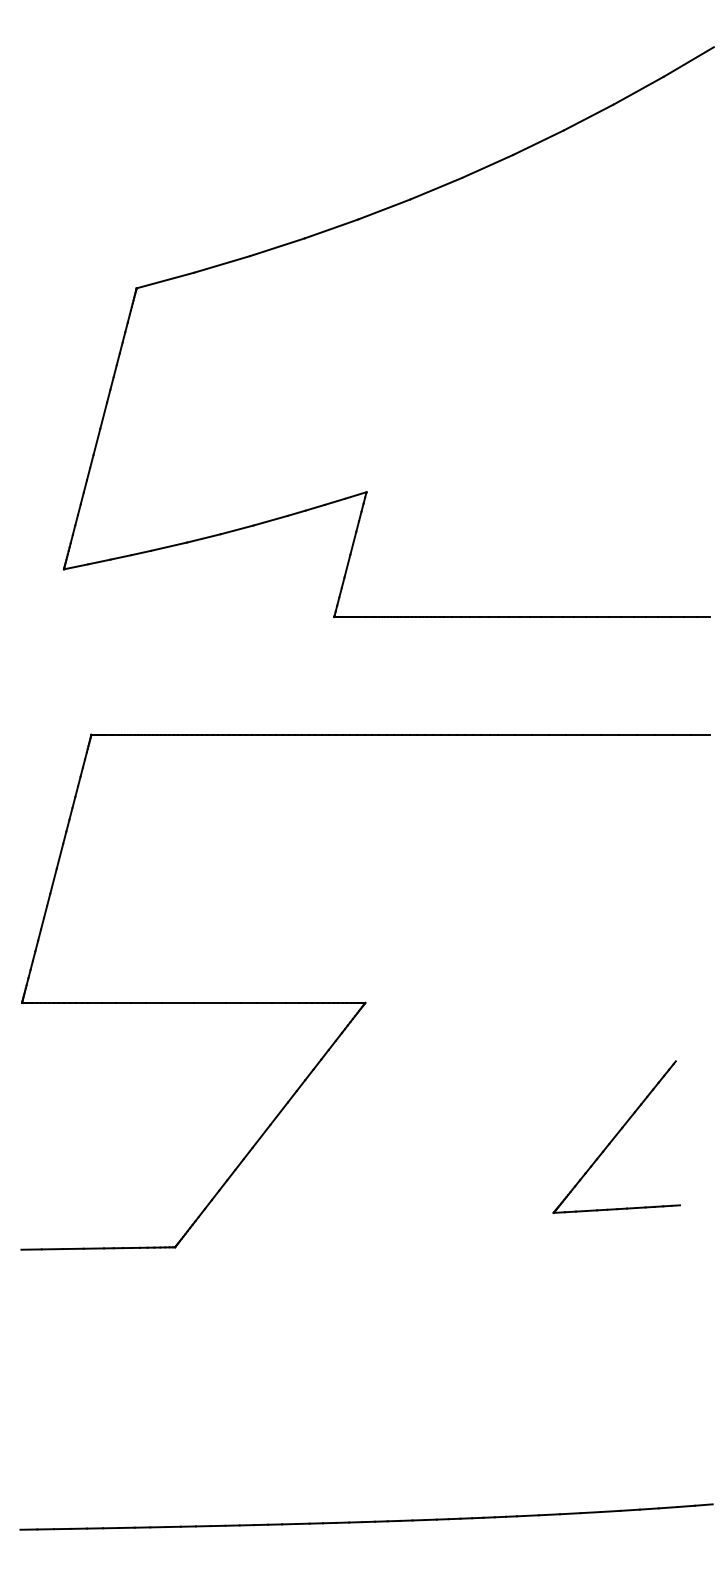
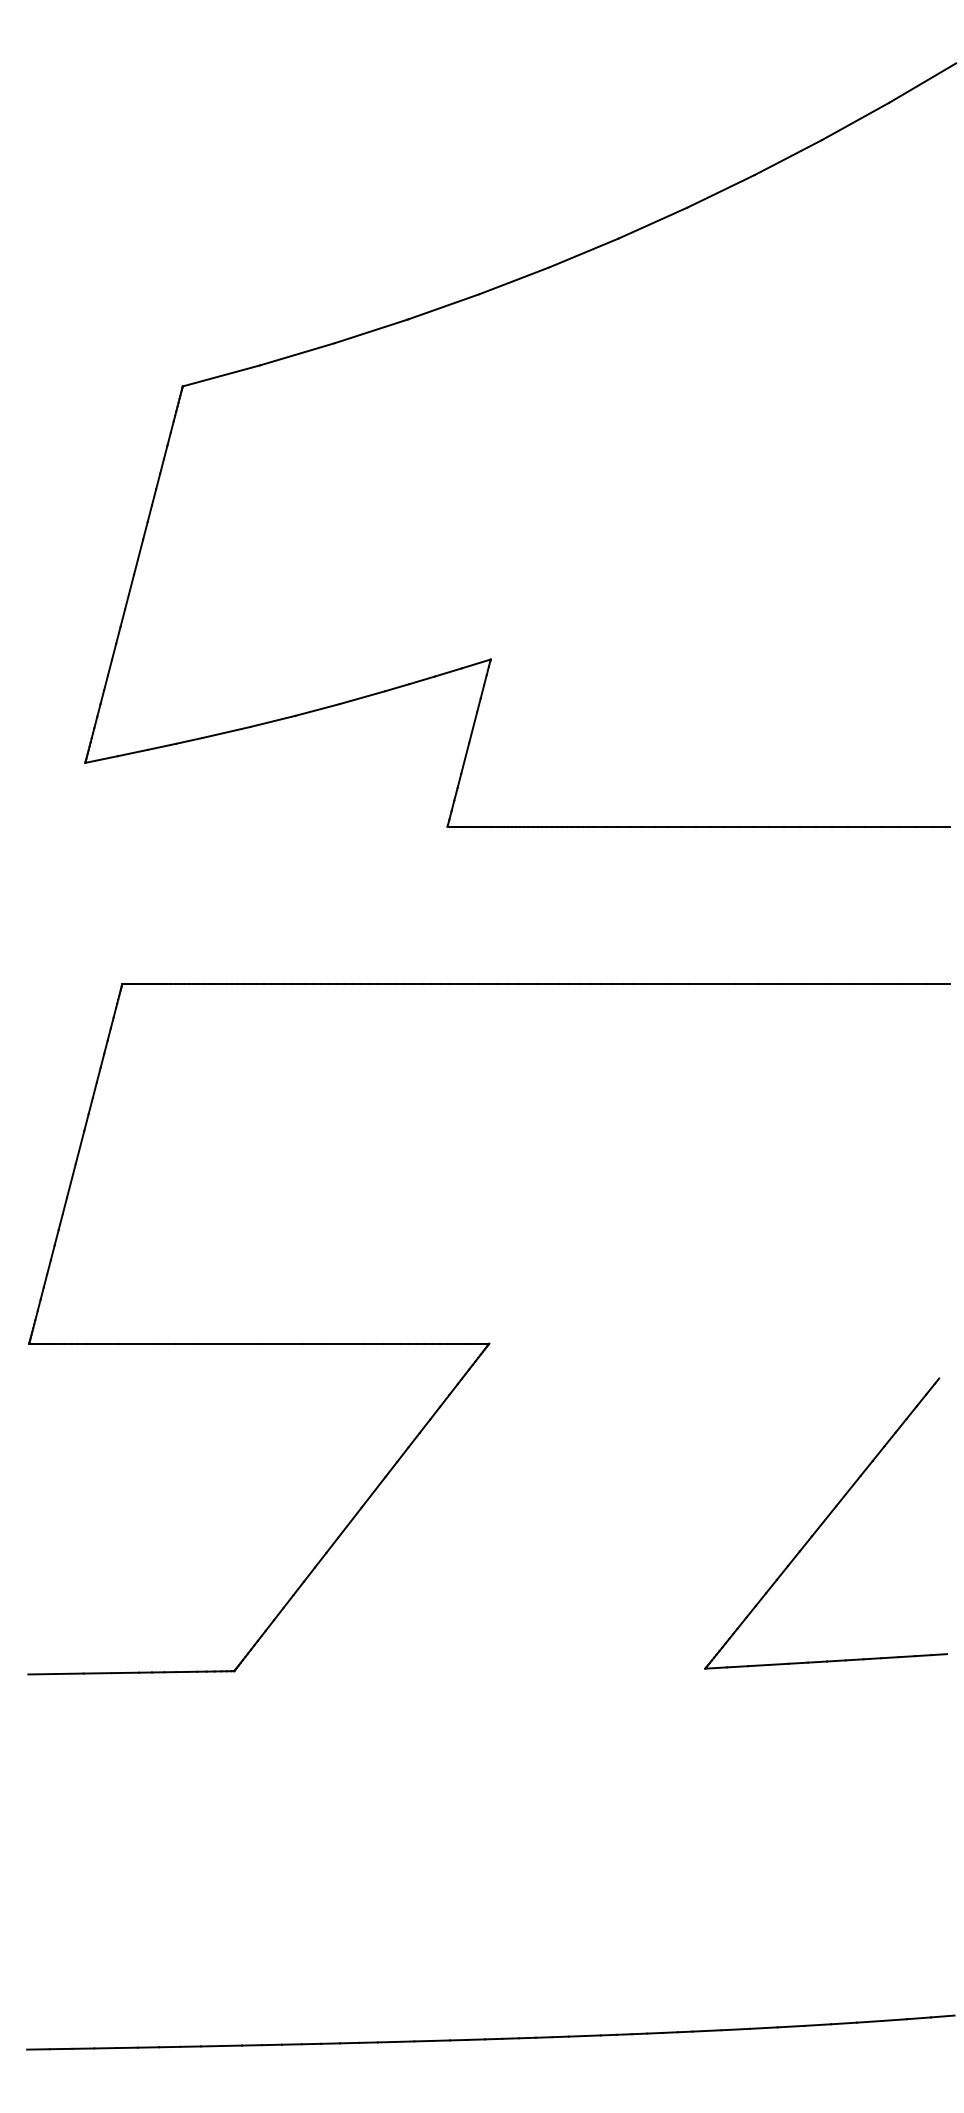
part: (616, 1137) -> (825, 1523), size x1.43

